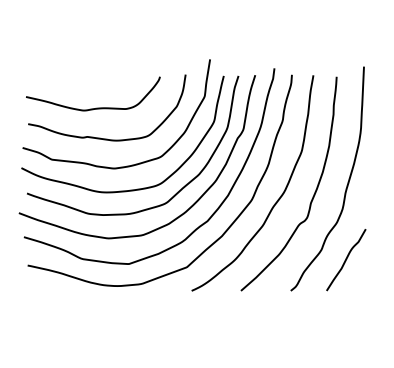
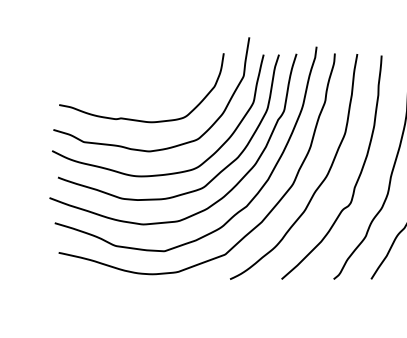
curve: (96, 107) -> (130, 87), removed

